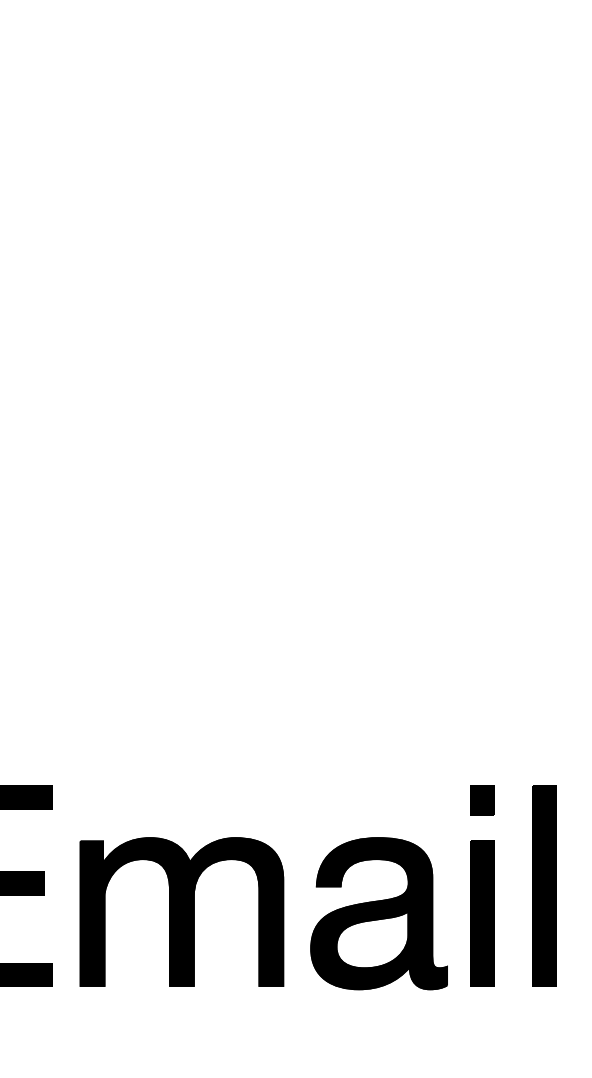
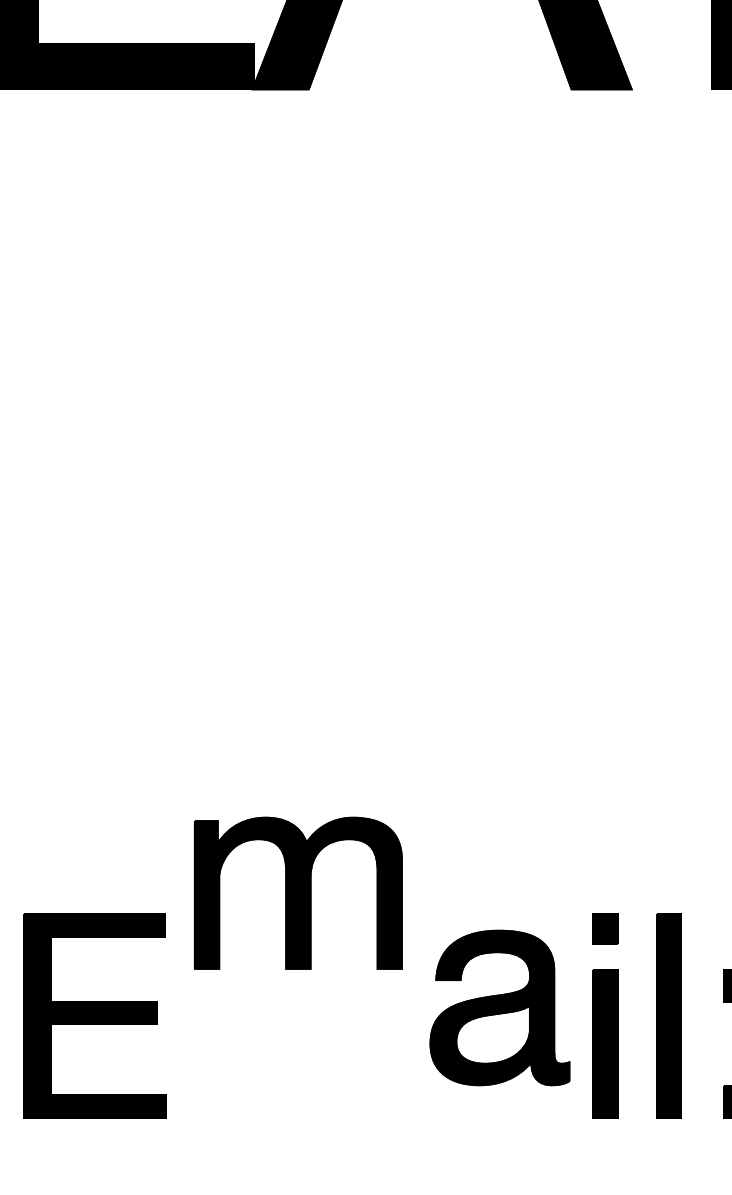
part: (182, 911) -> (298, 892), moved
part: (378, 913) -> (499, 1007), moved

